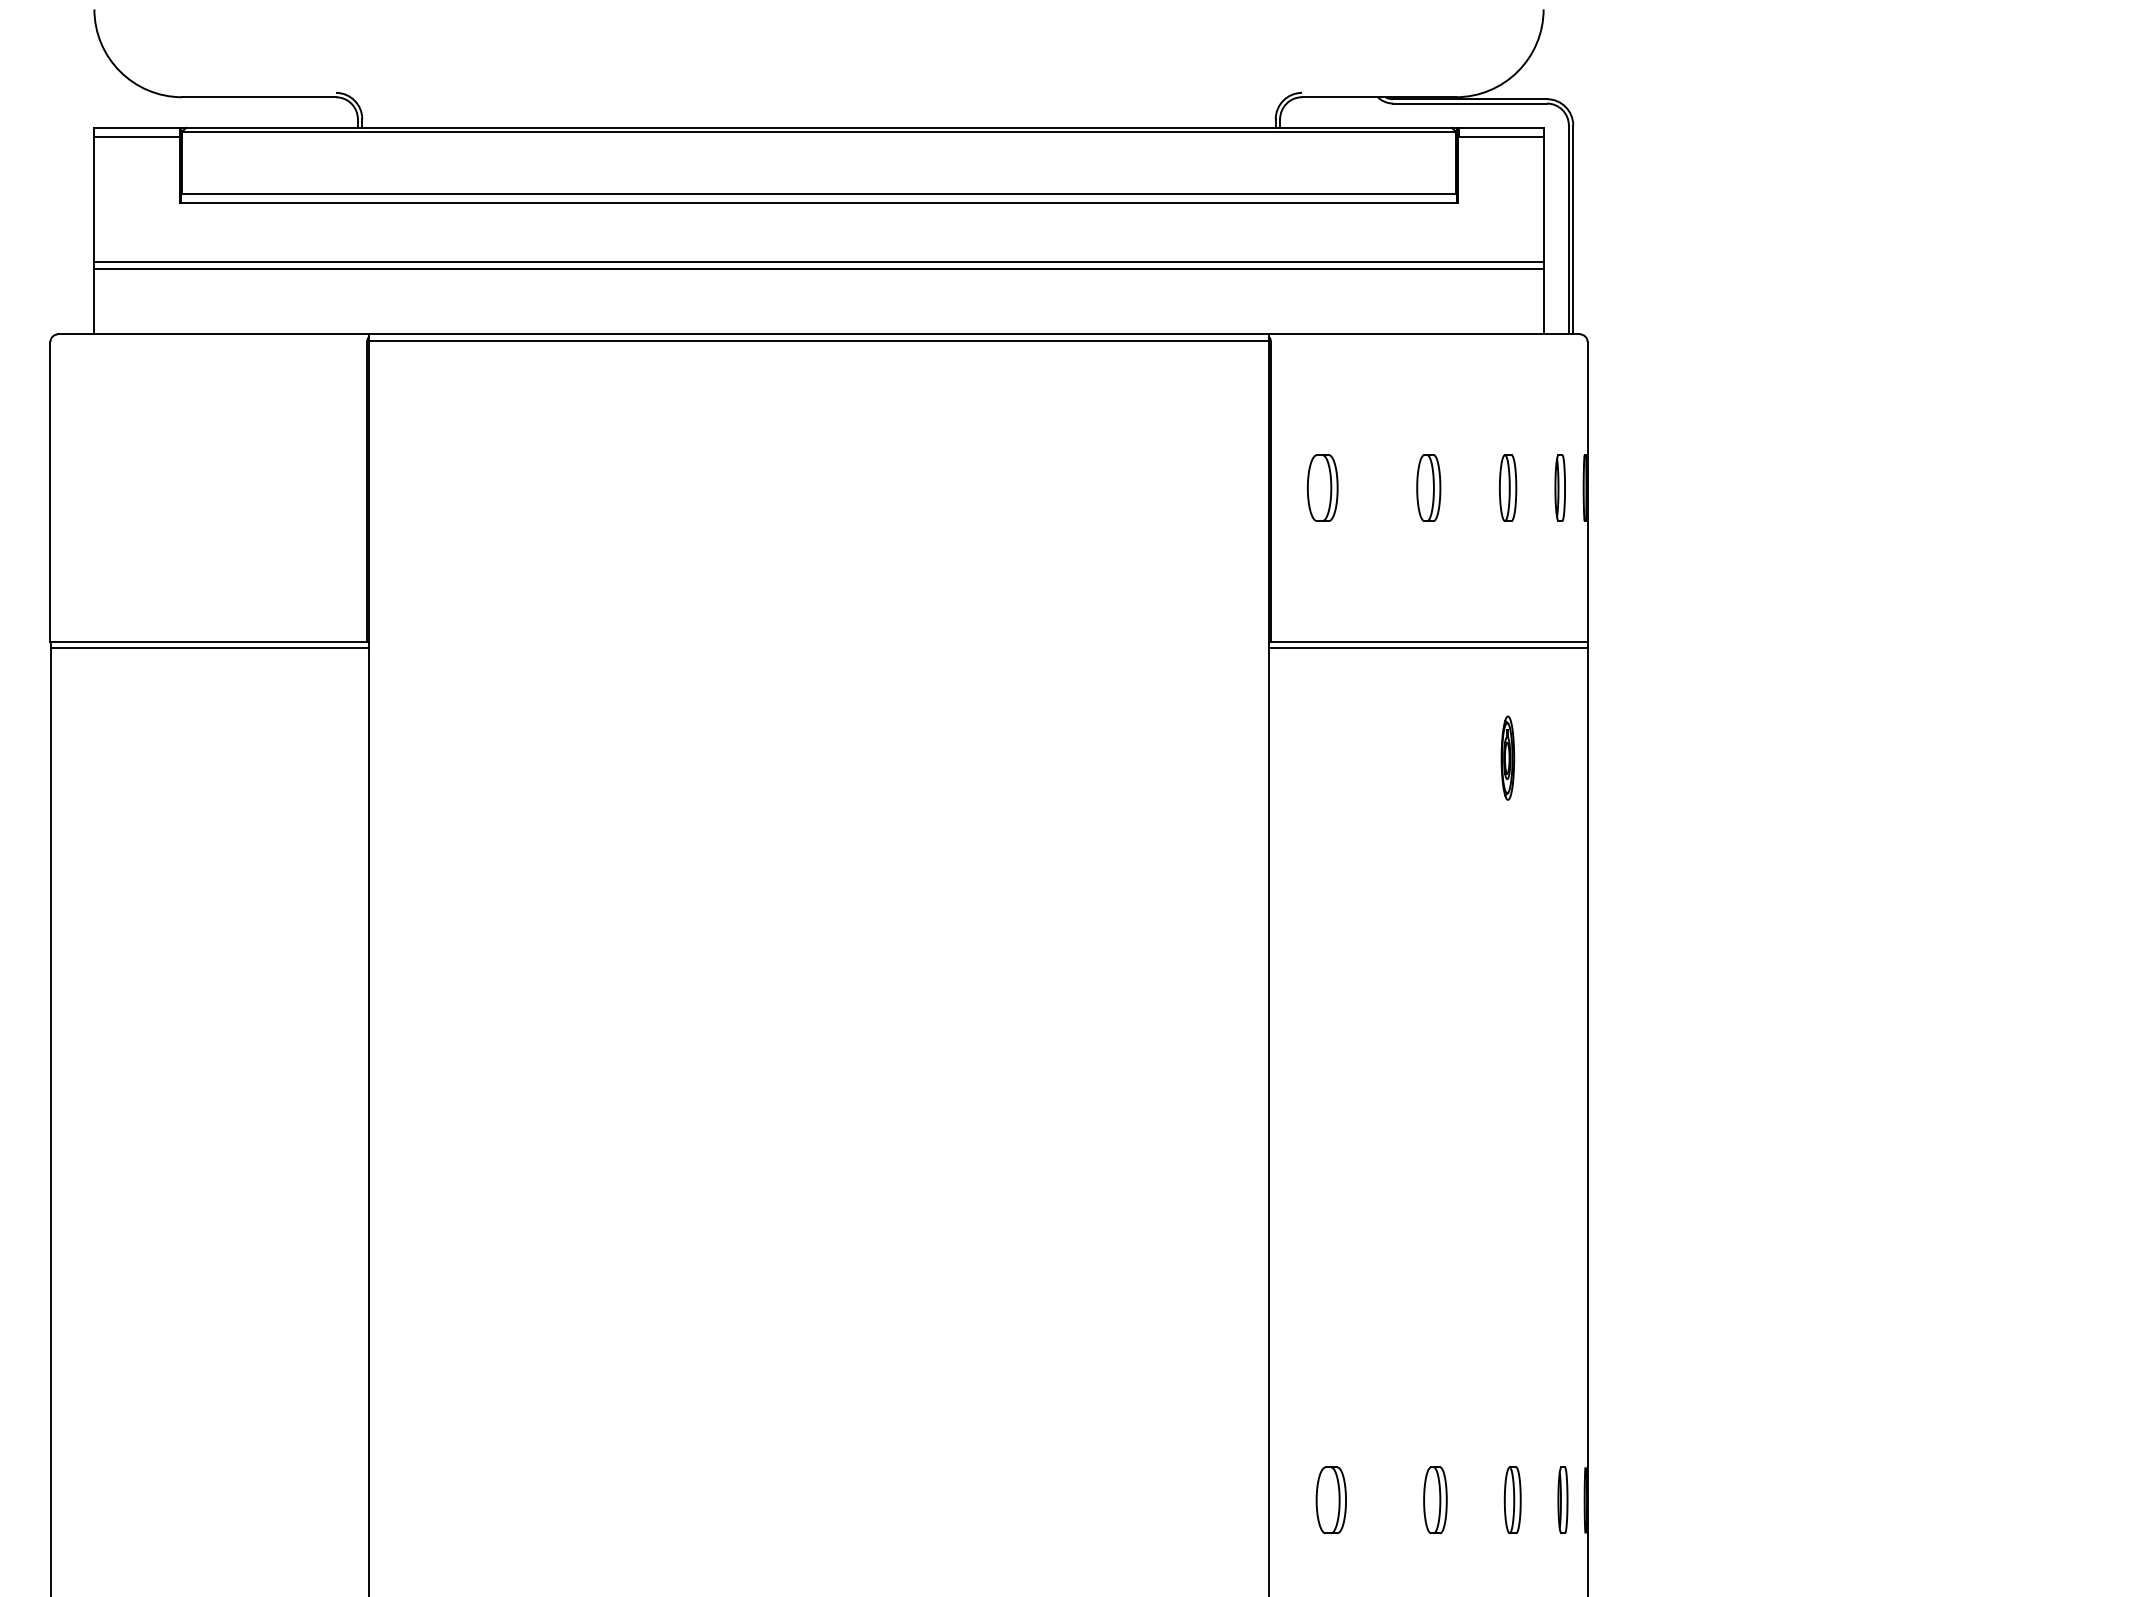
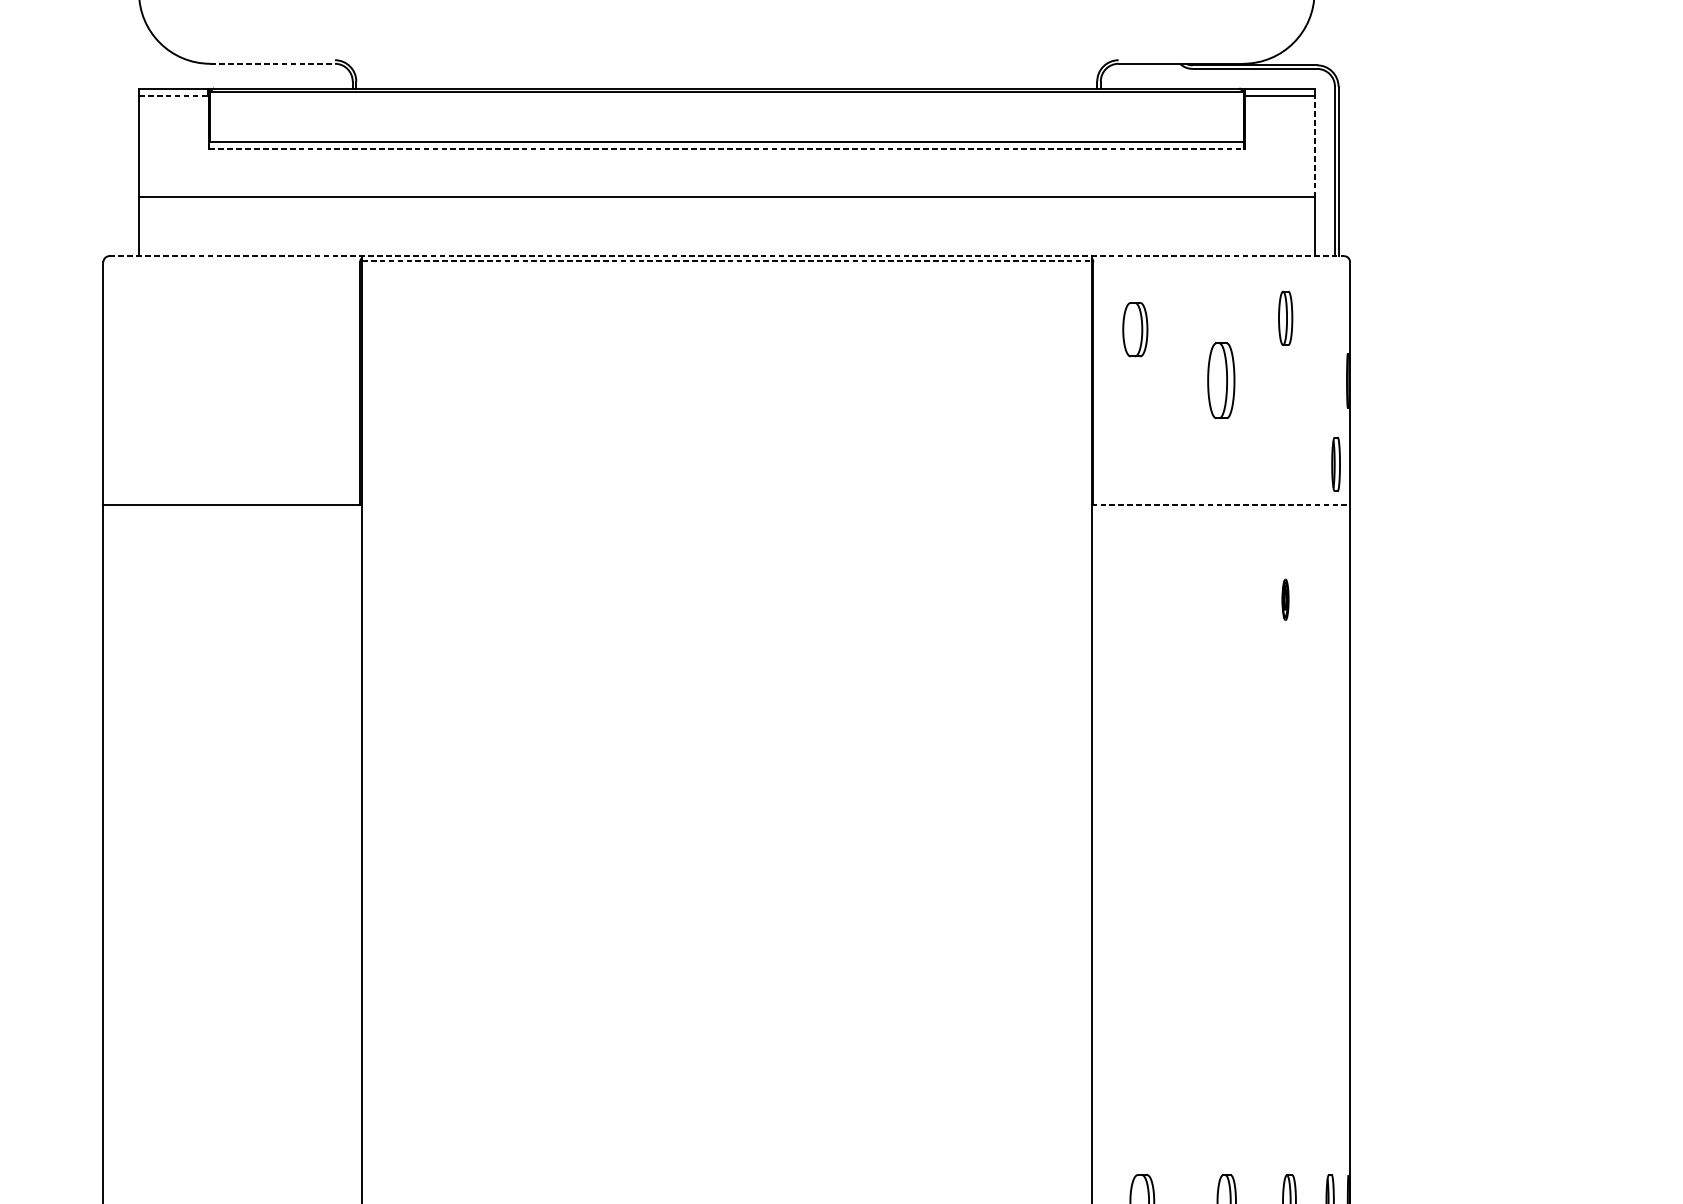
line: (259, 97) -> (272, 63), solid -> dashed
line: (137, 136) -> (173, 95), solid -> dashed
line: (1543, 199) -> (1314, 146), solid -> dashed
line: (819, 202) -> (727, 149), solid -> dashed
line: (818, 268) -> (726, 202), removed
line: (819, 334) -> (727, 256), solid -> dashed
line: (819, 340) -> (727, 261), solid -> dashed
part: (1322, 487) -> (1135, 329), moved
part: (1428, 487) -> (1221, 380), size x1.4
part: (1508, 487) -> (1286, 317), moved
part: (1559, 487) -> (1335, 463), moved
line: (1428, 641) -> (1221, 505), solid -> dashed
line: (209, 648) -> (232, 510), removed
line: (1427, 648) -> (1220, 510), removed
part: (1507, 757) -> (1285, 599), size x0.6

